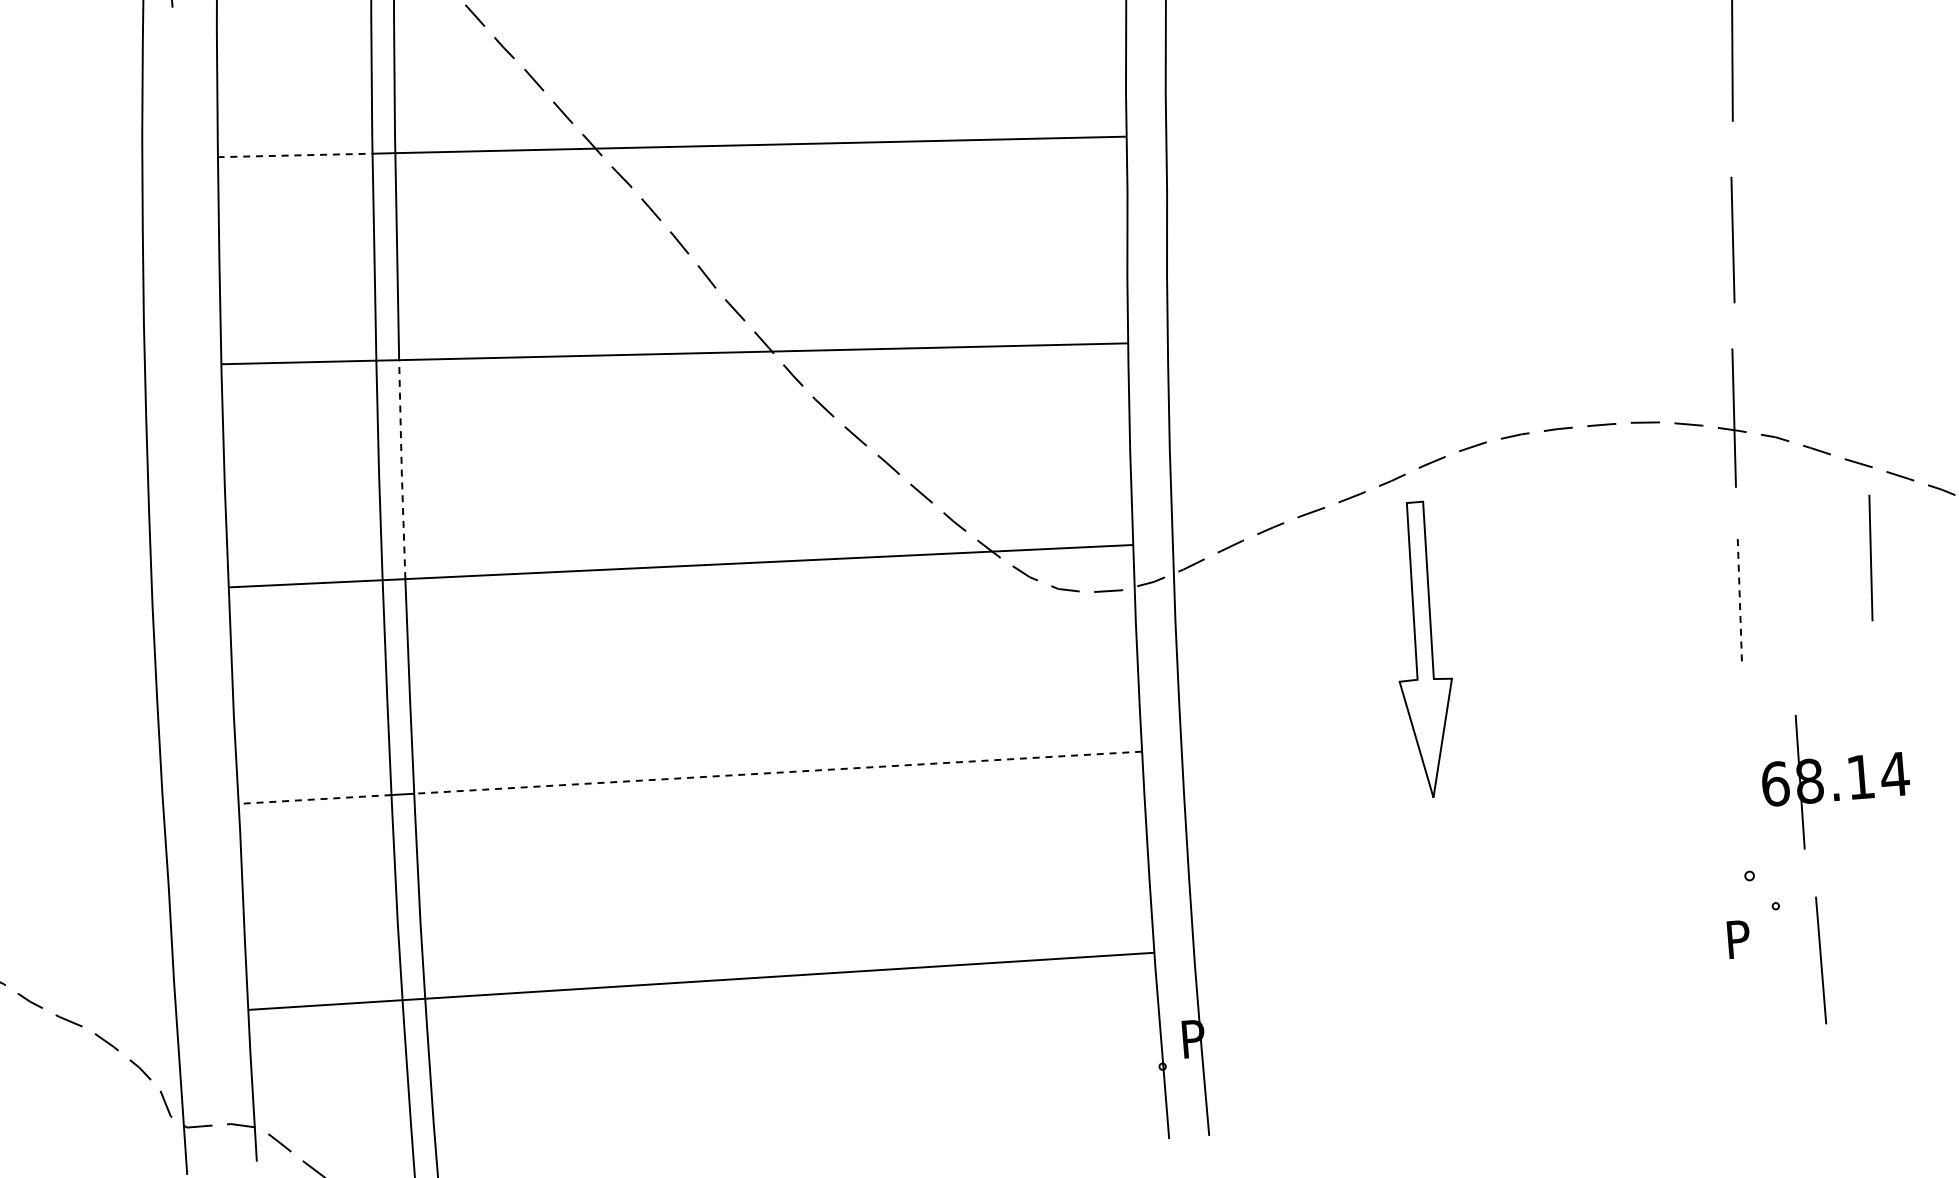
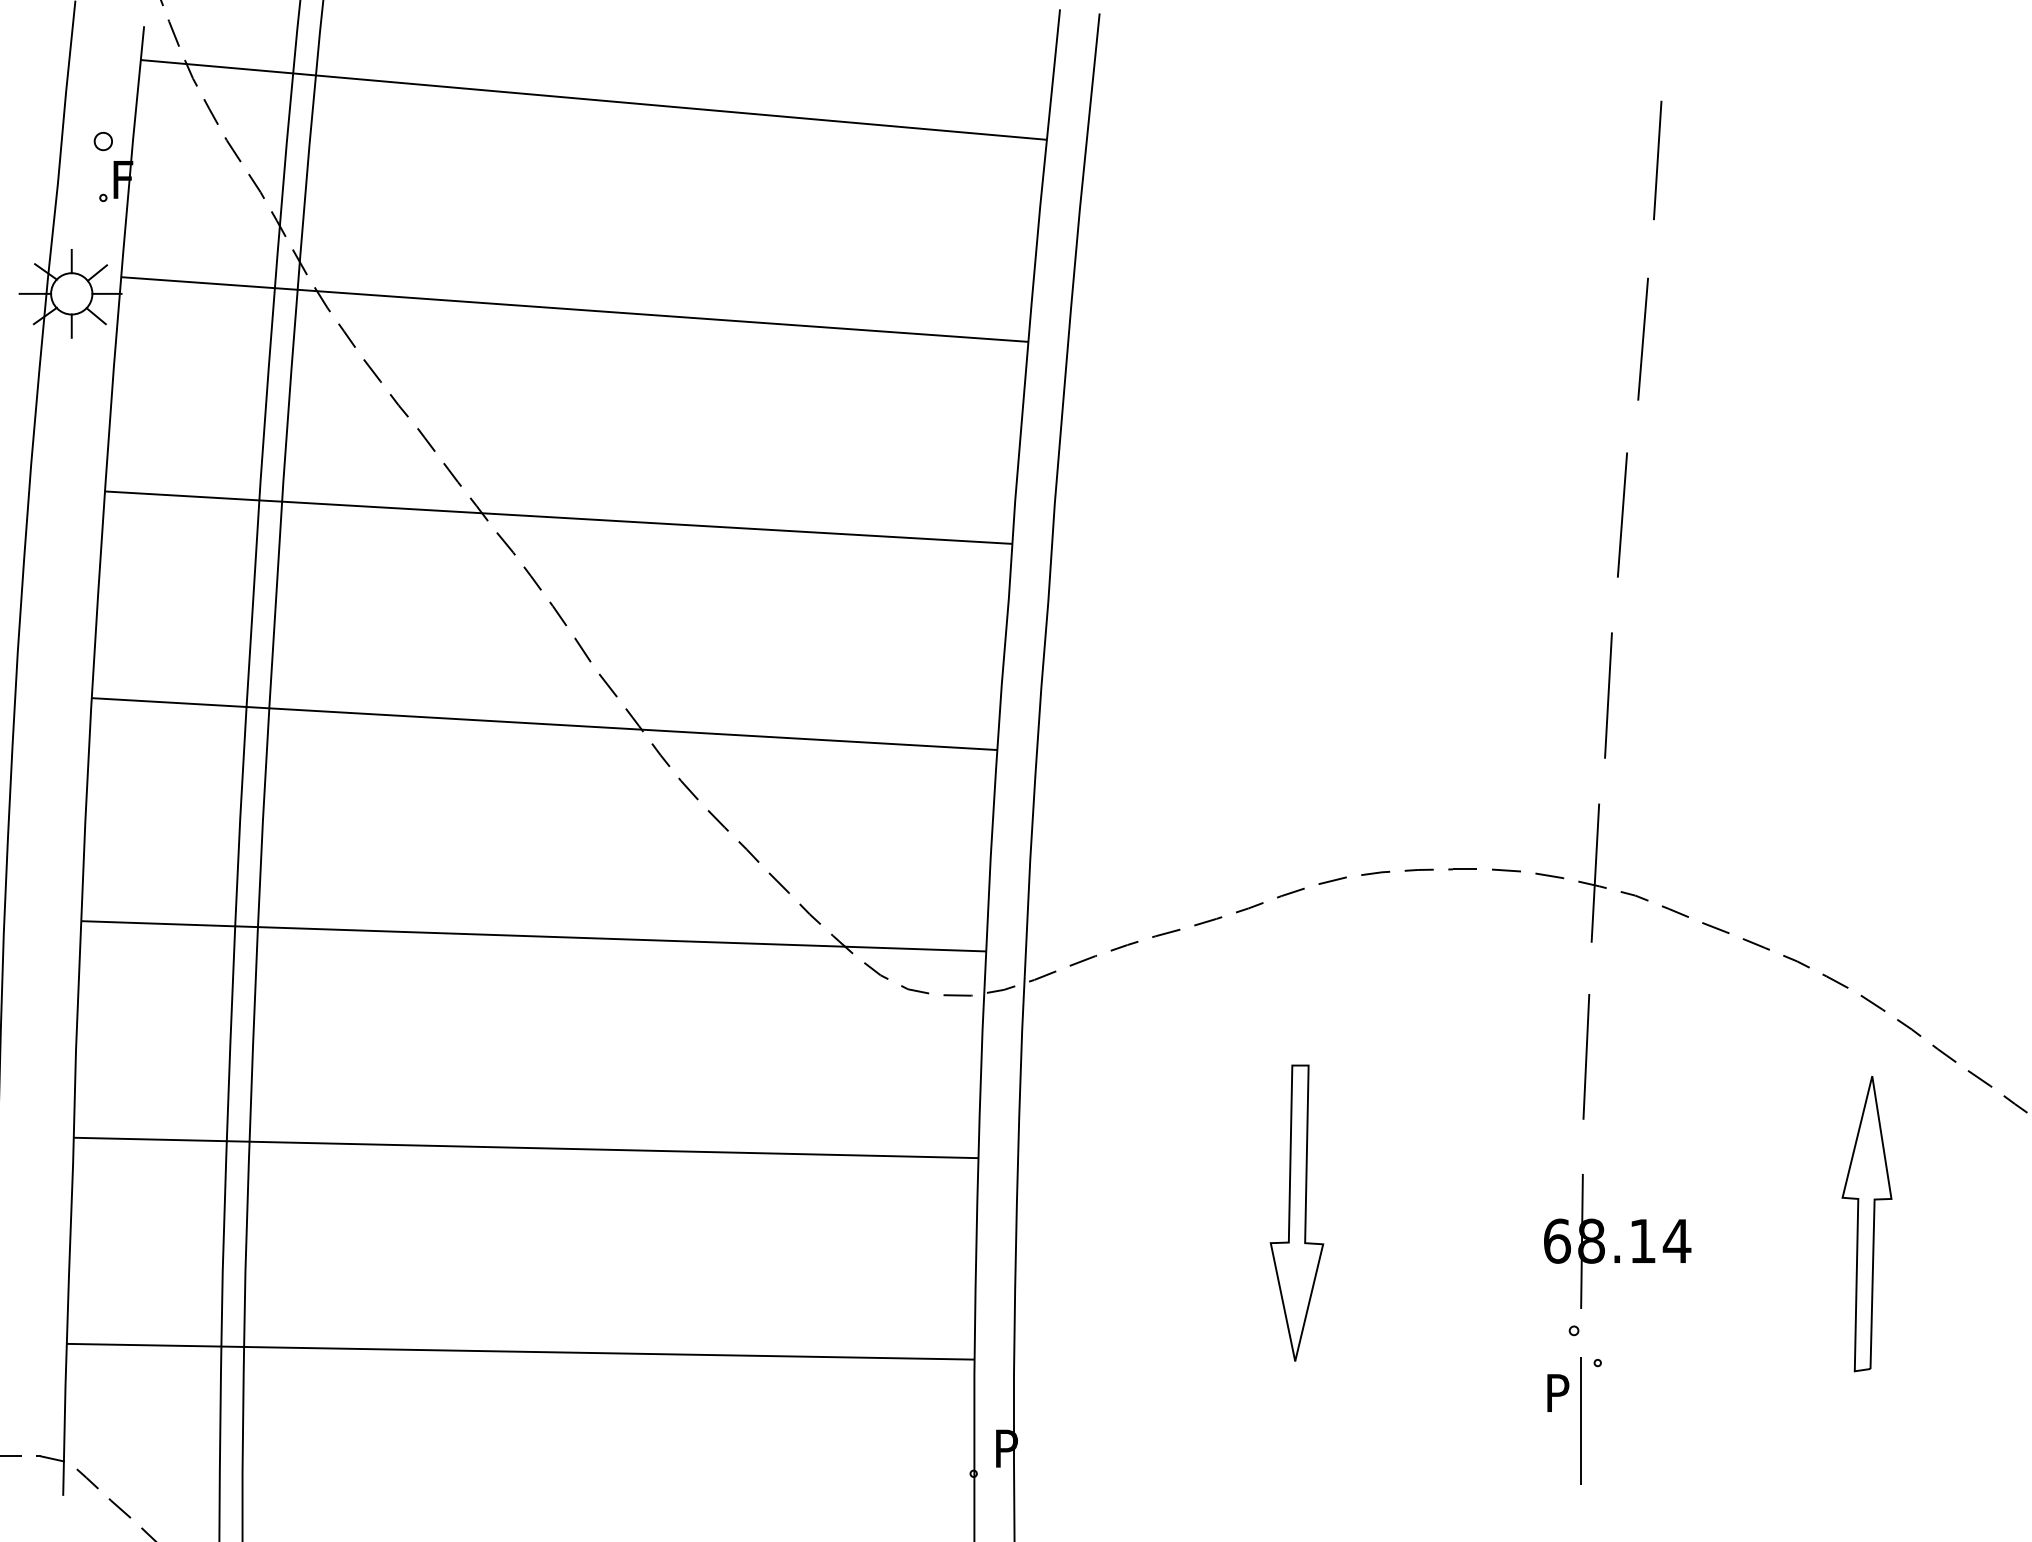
line: (294, 155) -> (181, 495), dashed -> solid
line: (402, 470) -> (263, 818), dashed -> solid
line: (1870, 557) -> (1720, 1023), removed
line: (1740, 601) -> (1586, 1056), dashed -> solid
part: (1422, 649) -> (1296, 1212), moved
line: (778, 772) -> (614, 1149), dashed -> solid
part: (1823, 785) -> (1604, 1246), moved
line: (315, 799) -> (150, 1139), dashed -> solid
line: (1821, 960) -> (1580, 1420), moved

